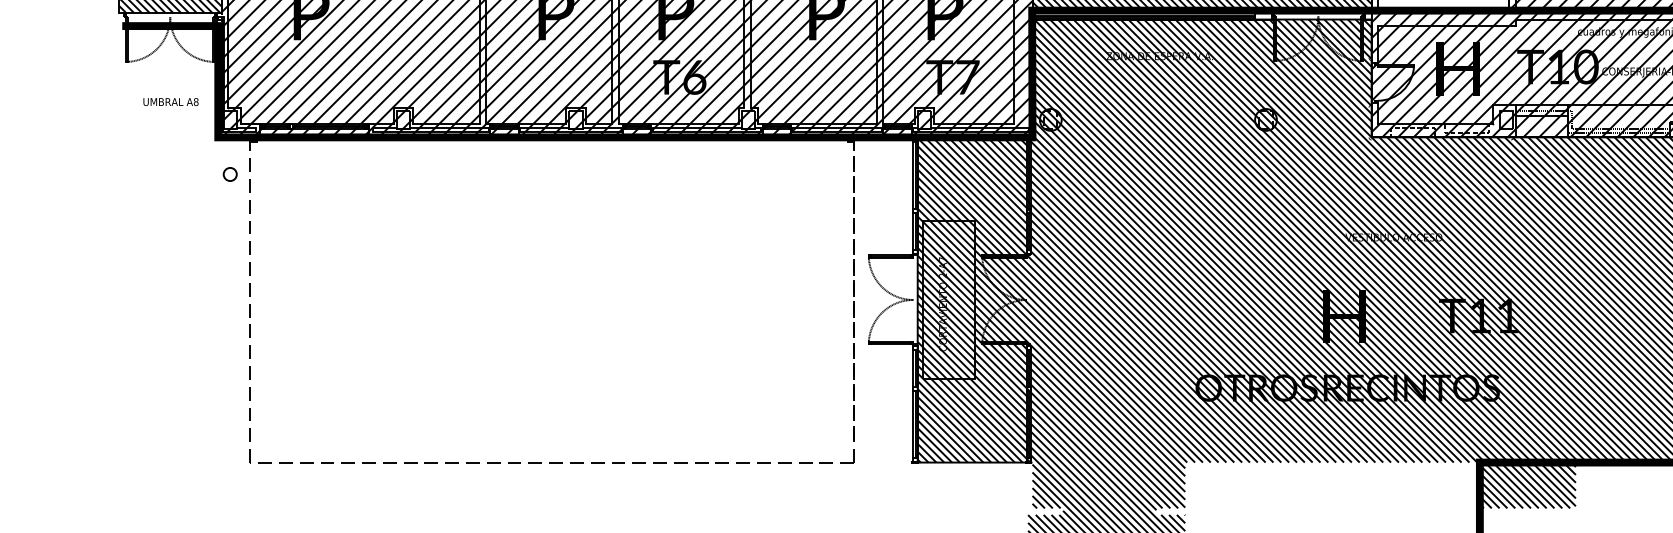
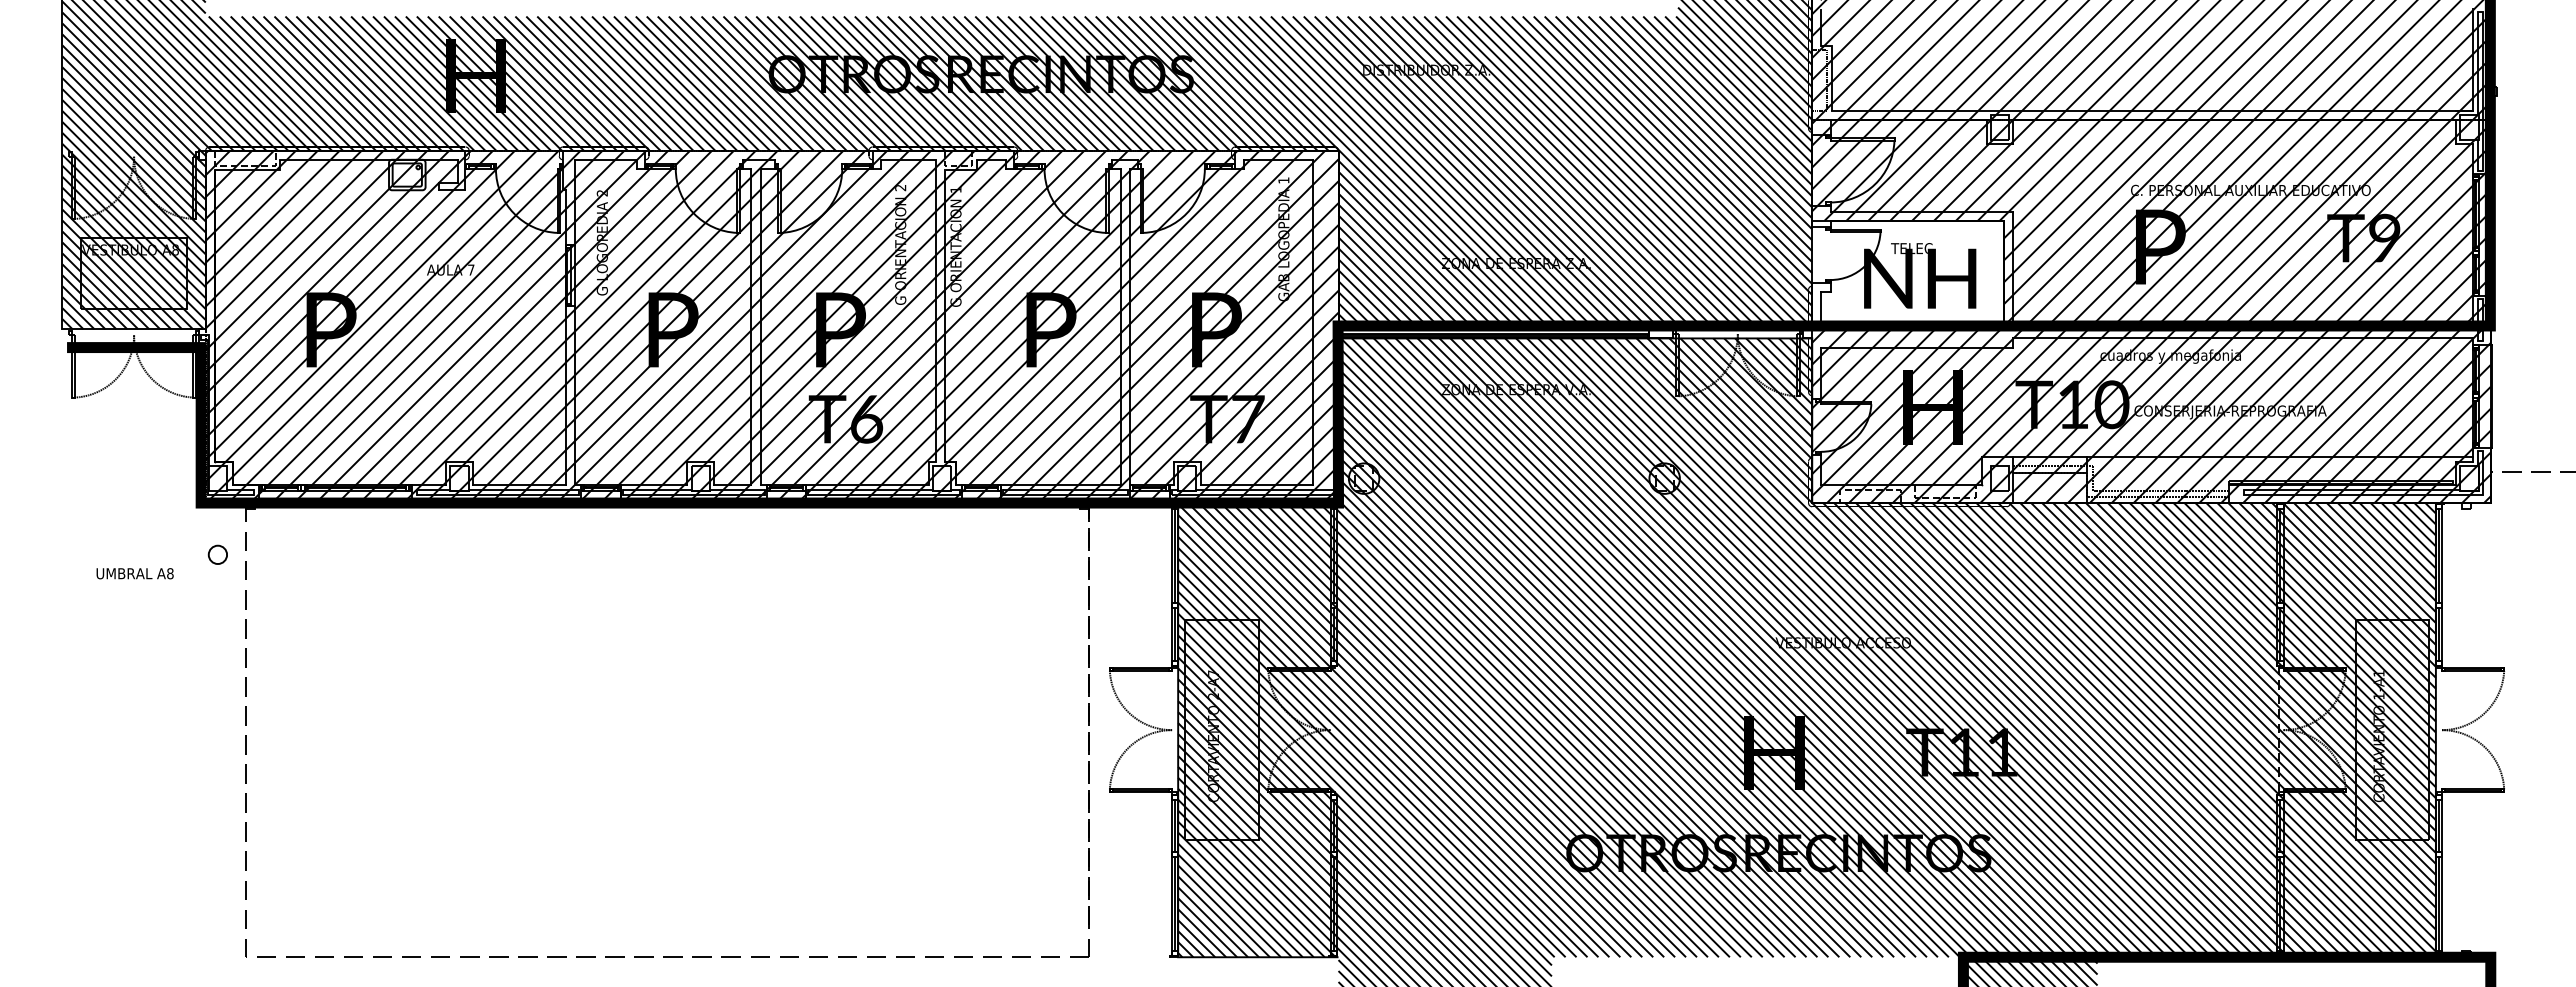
text: (170, 101) -> (134, 573), moved

